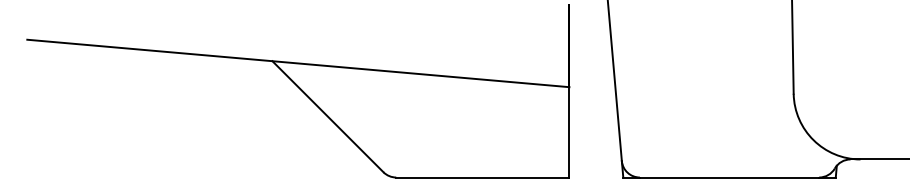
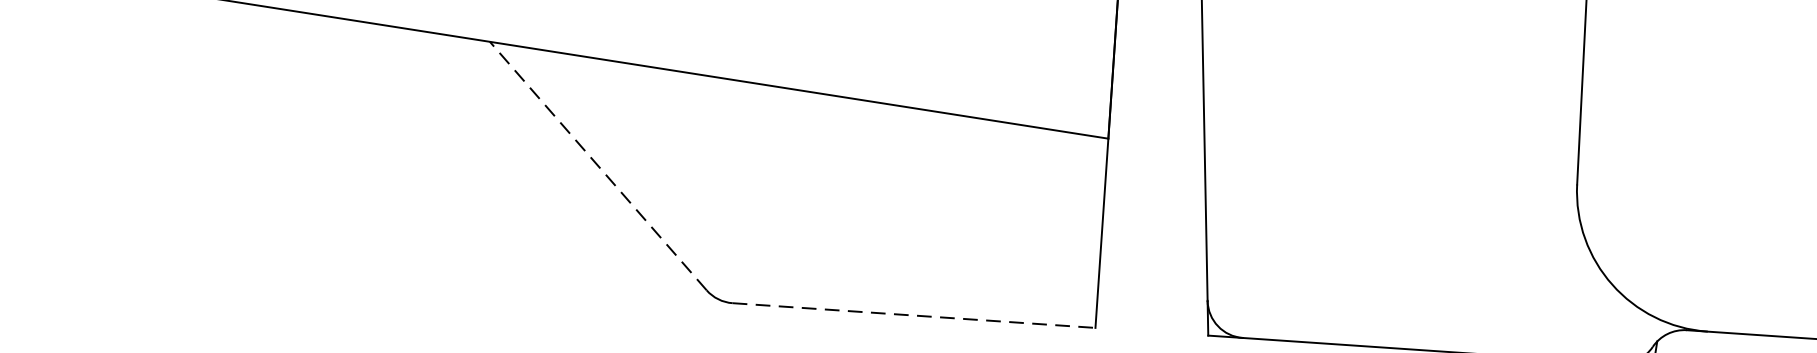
line: (327, 116) -> (597, 165), solid -> dashed
line: (482, 177) -> (913, 315), solid -> dashed

